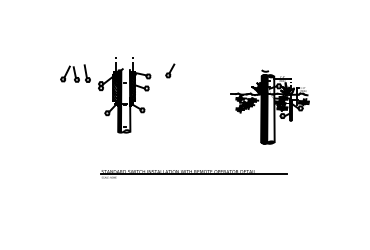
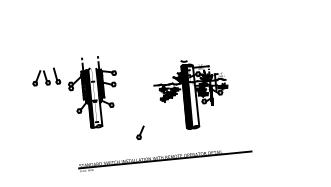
part: (170, 70) -> (140, 132), moved
part: (269, 106) -> (191, 93), moved

